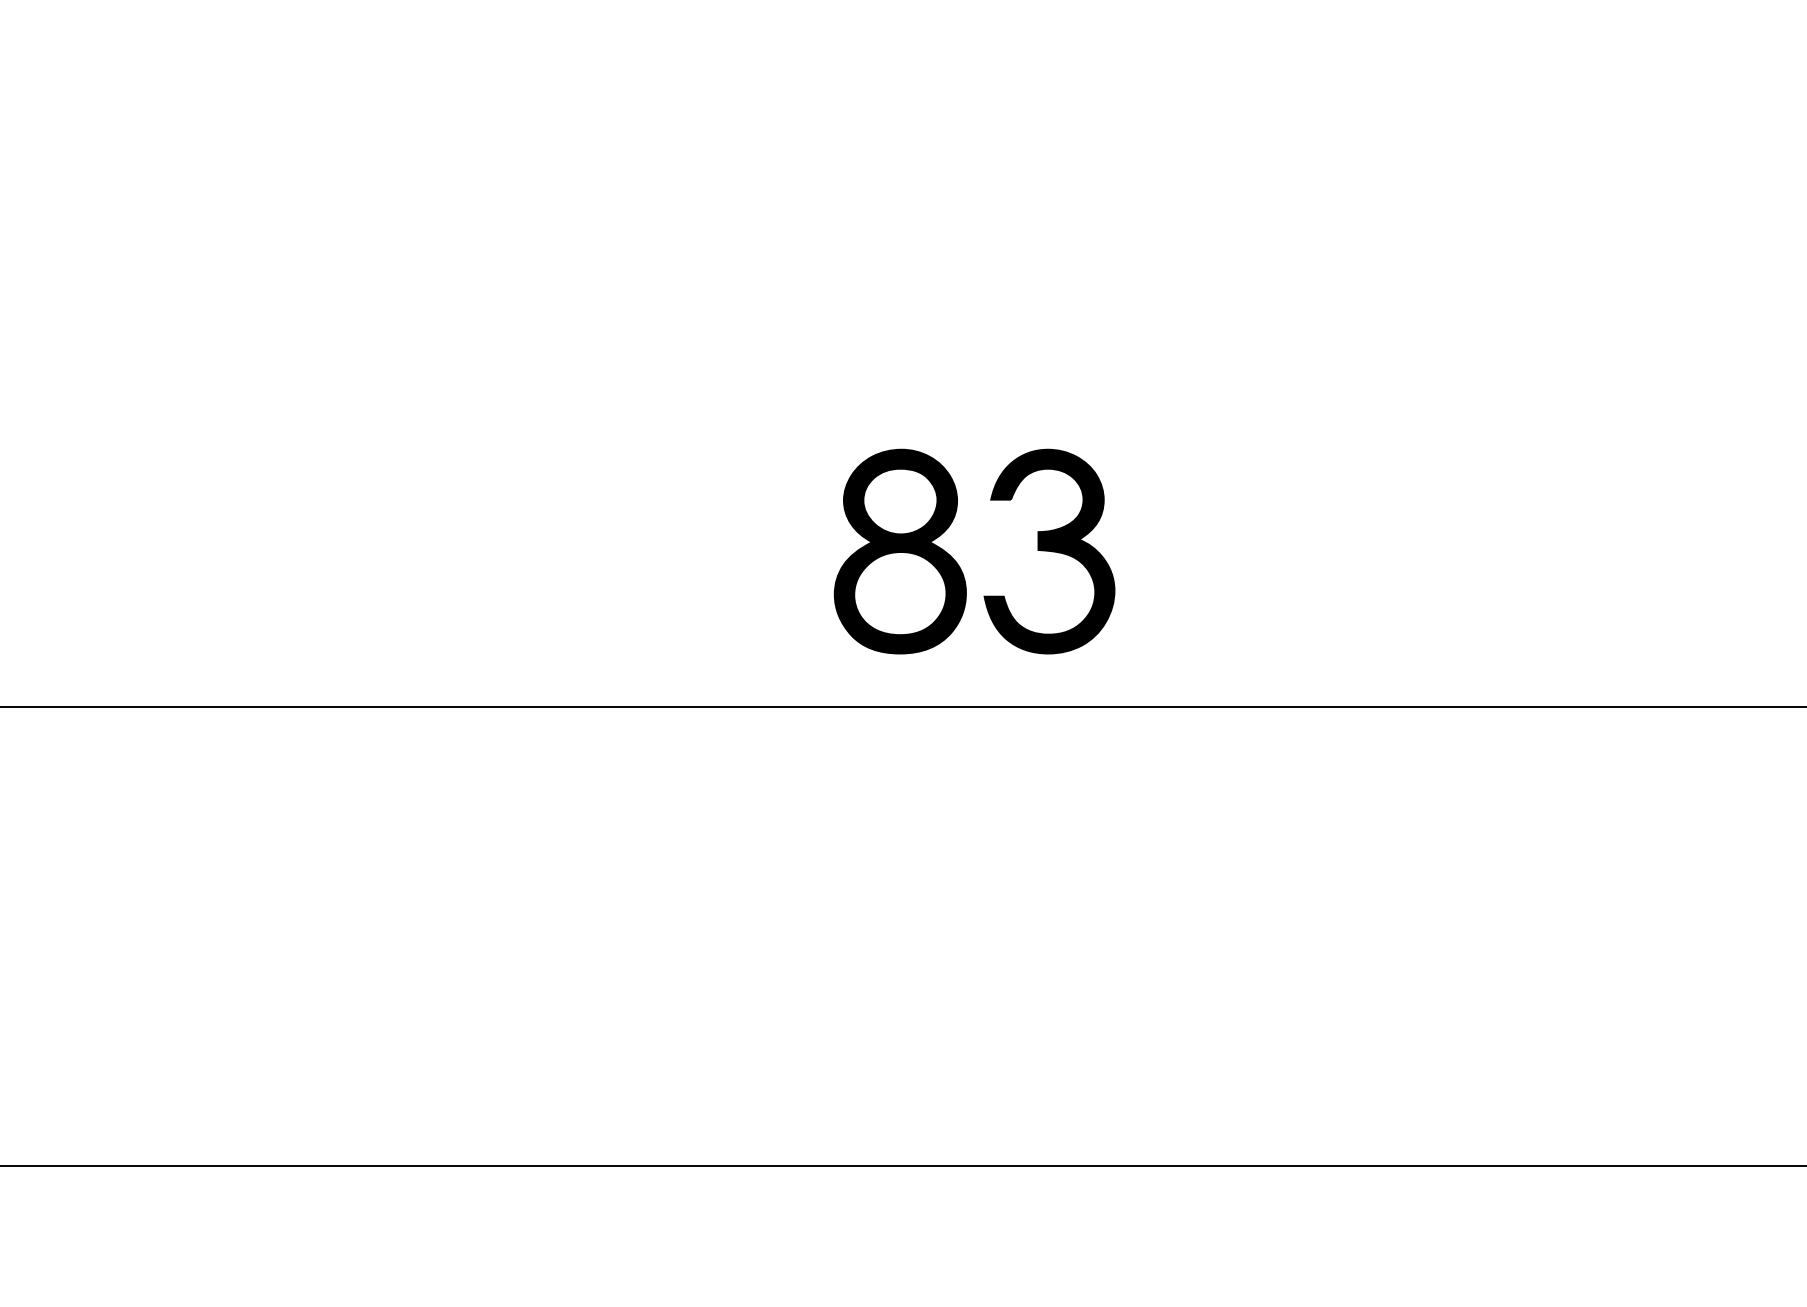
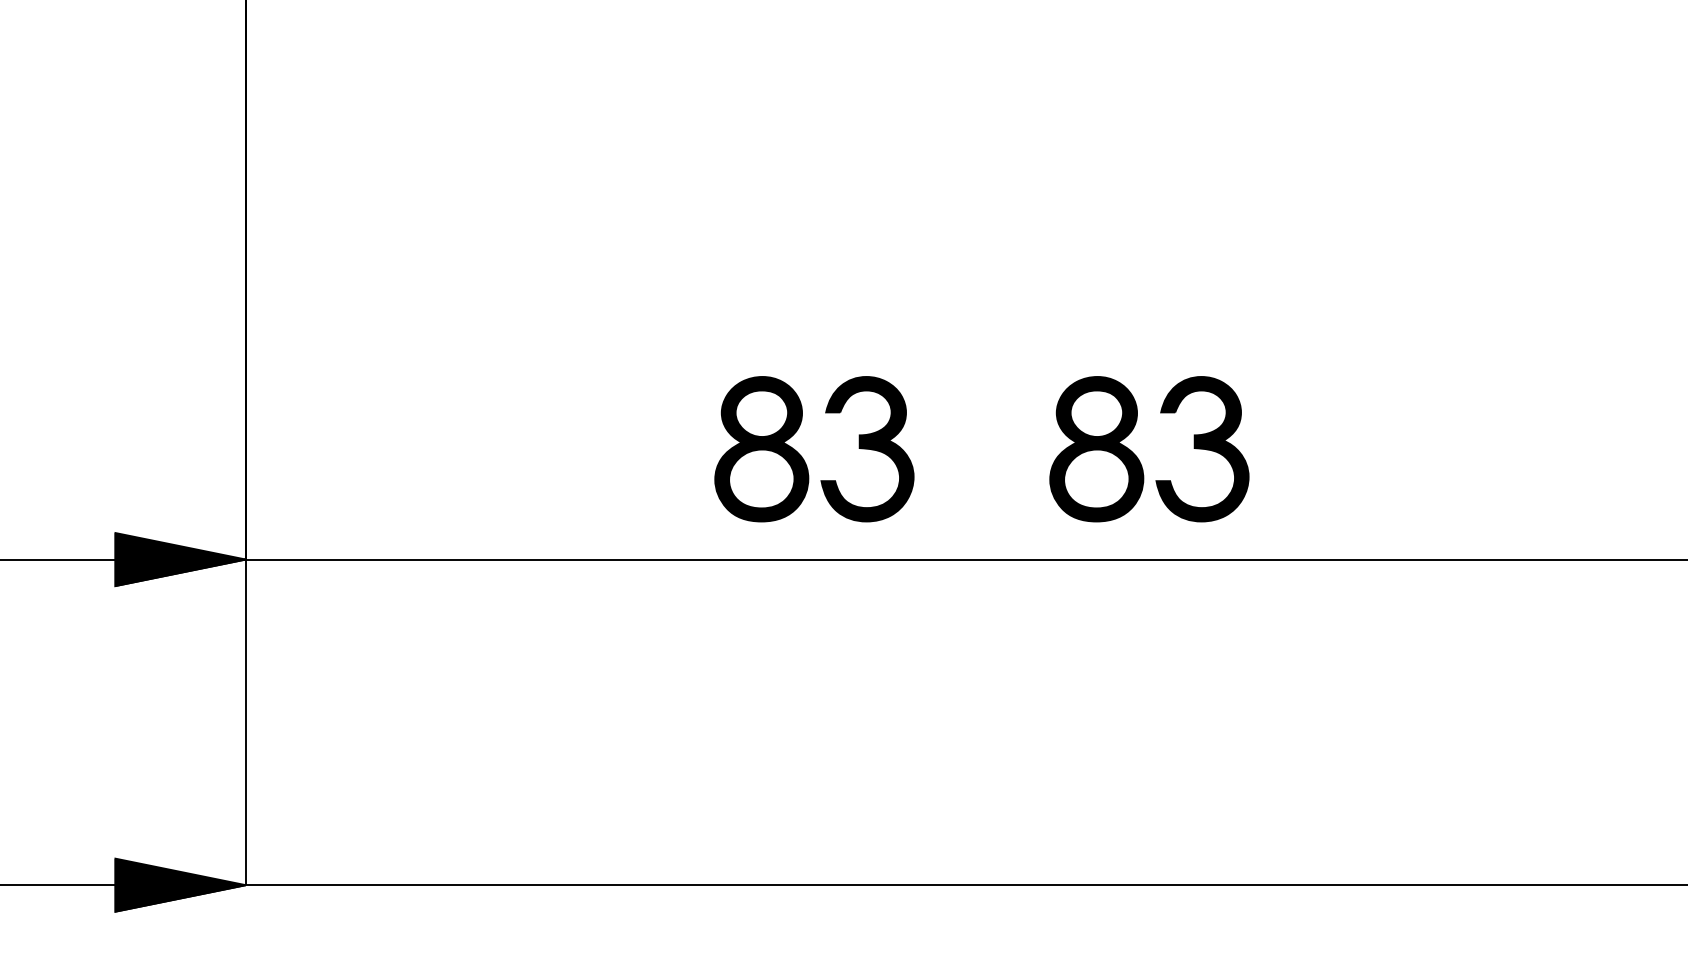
part: (485, 561) -> (802, 456), added

